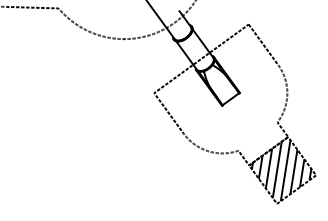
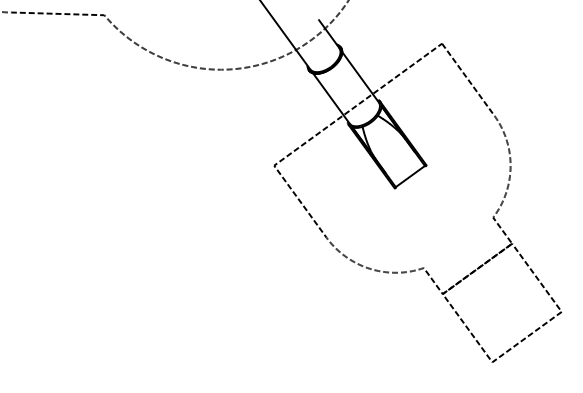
hatch: (281, 170) -> (500, 303), removed

